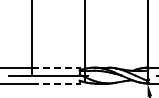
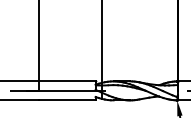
line: (55, 67) -> (66, 81), dashed -> solid
line: (55, 83) -> (66, 100), dashed -> solid

